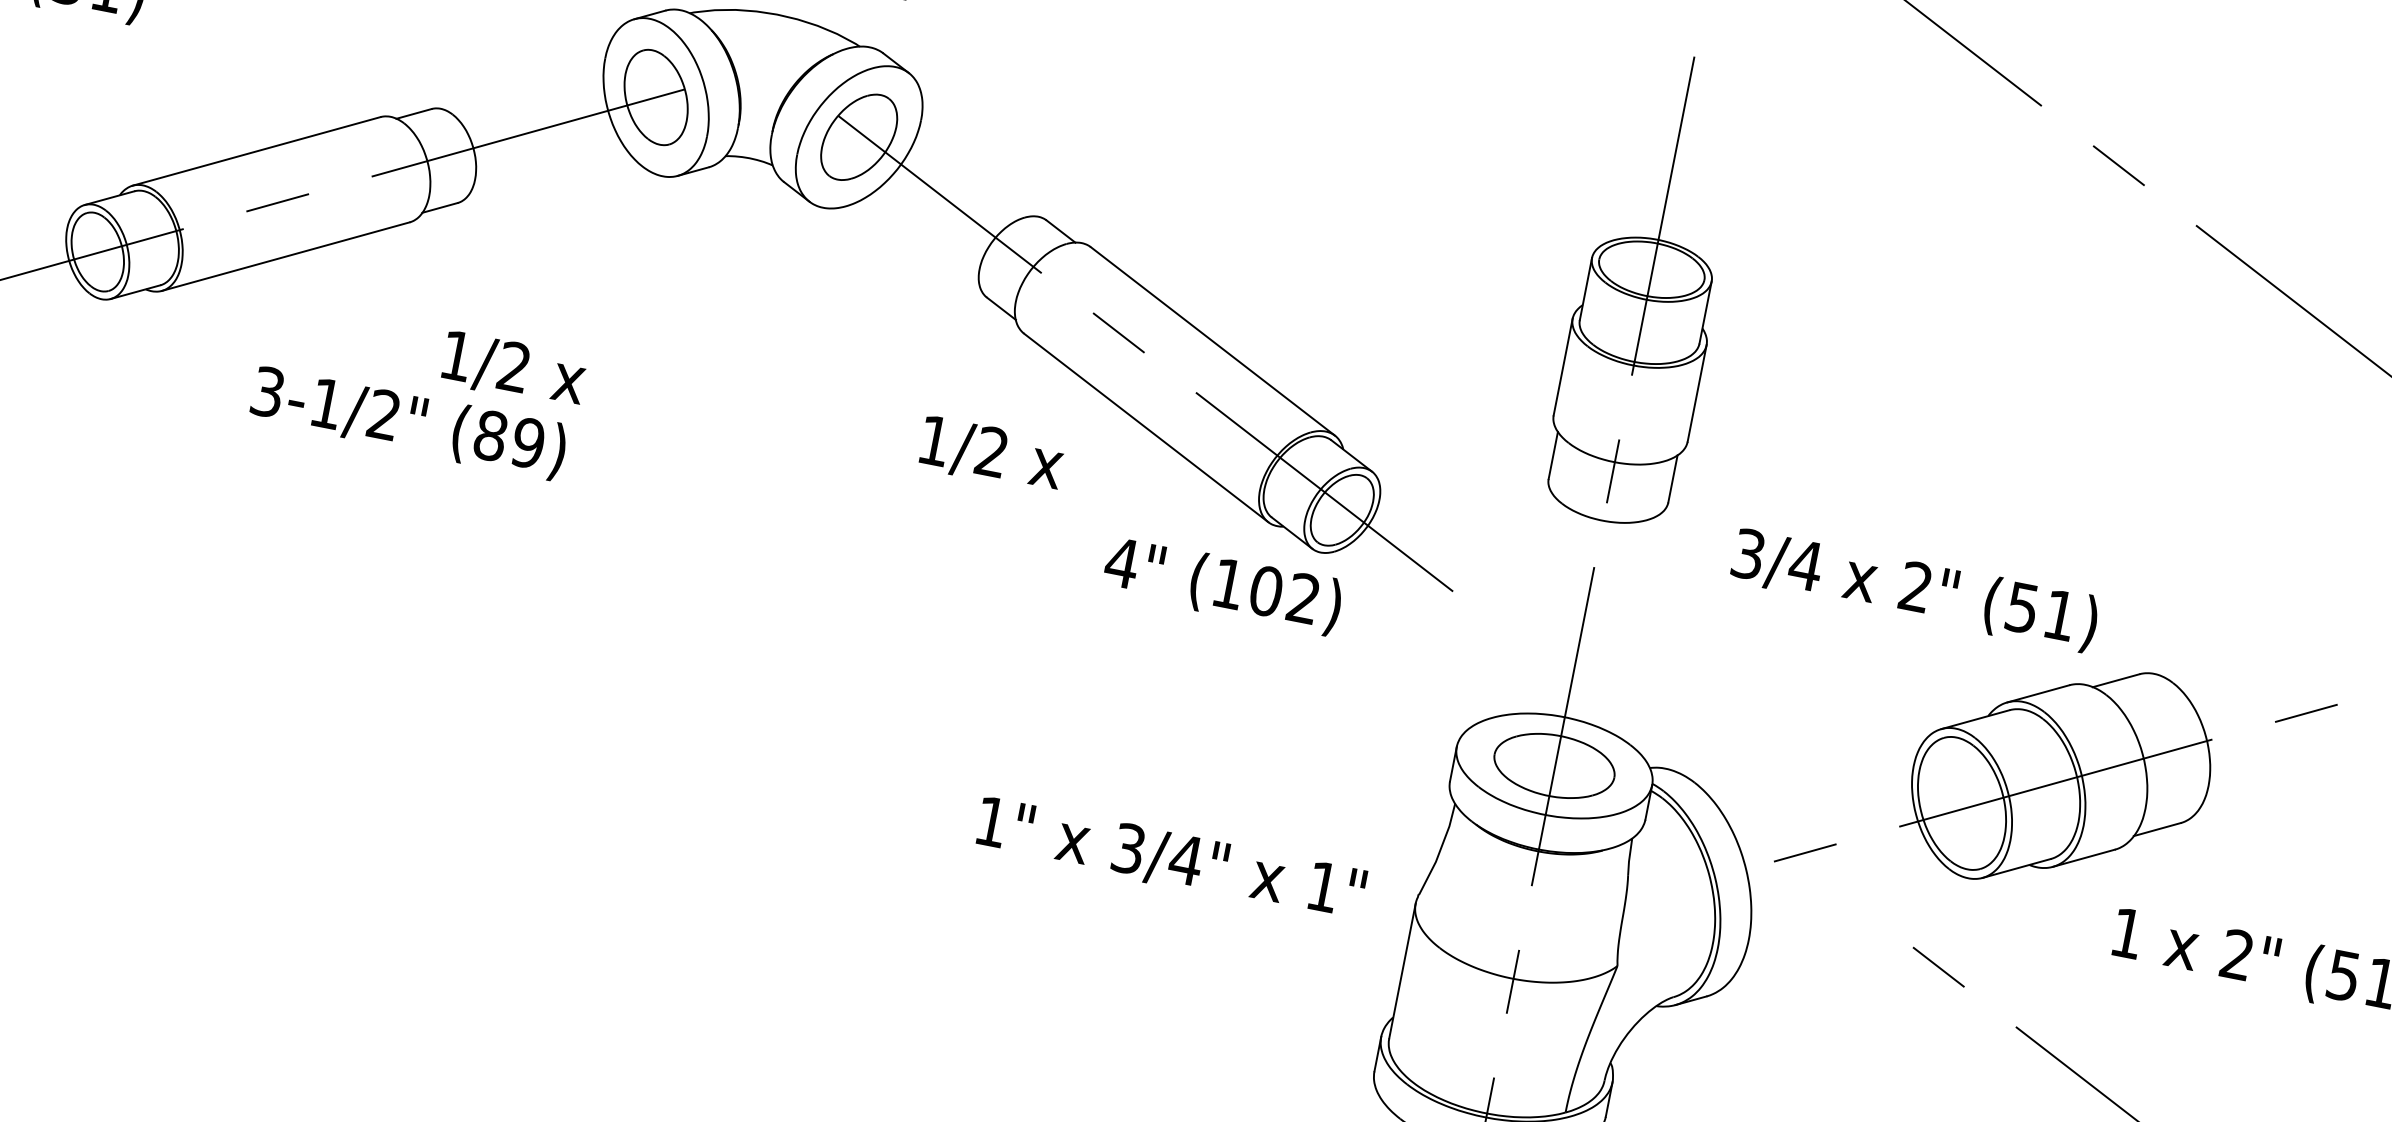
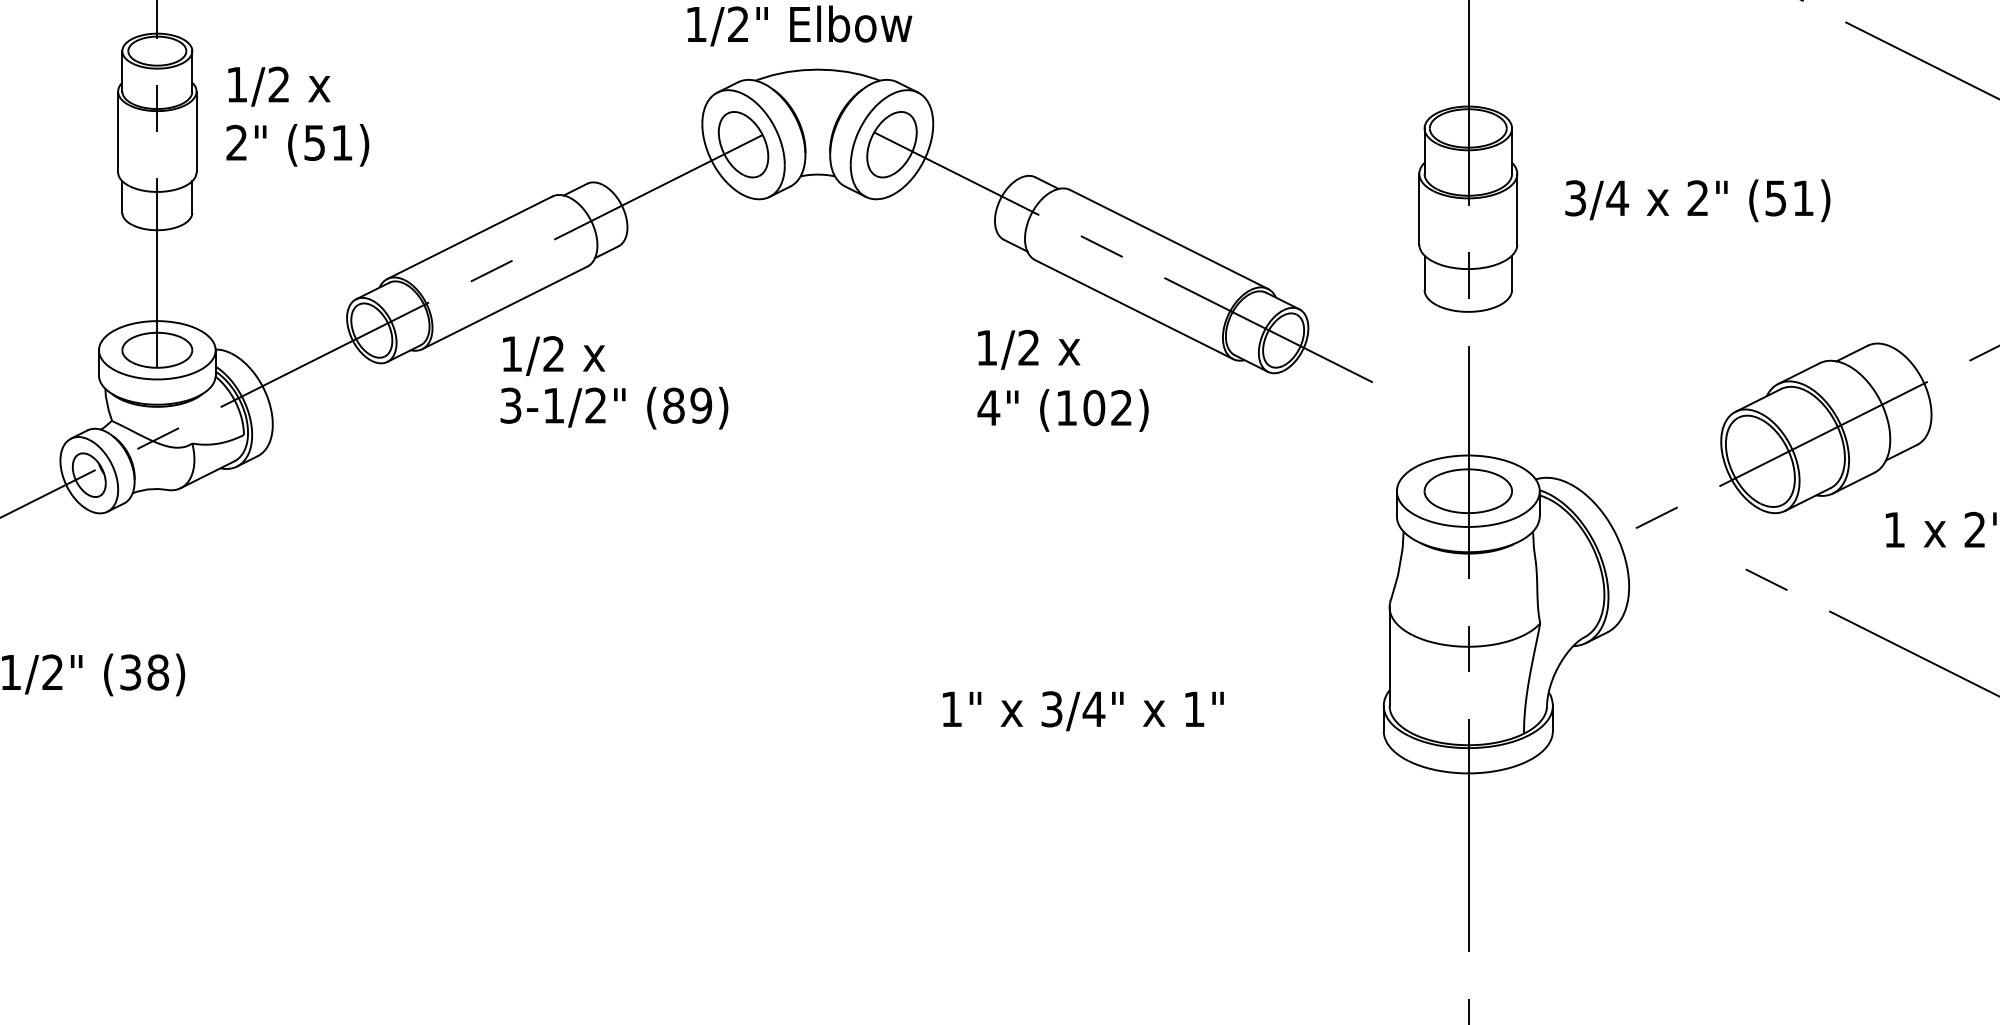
text: (514, 369) -> (554, 355), moved
text: (1222, 586) -> (1062, 410), moved
text: (1914, 589) -> (1697, 200), moved
text: (1171, 860) -> (1083, 711), moved

